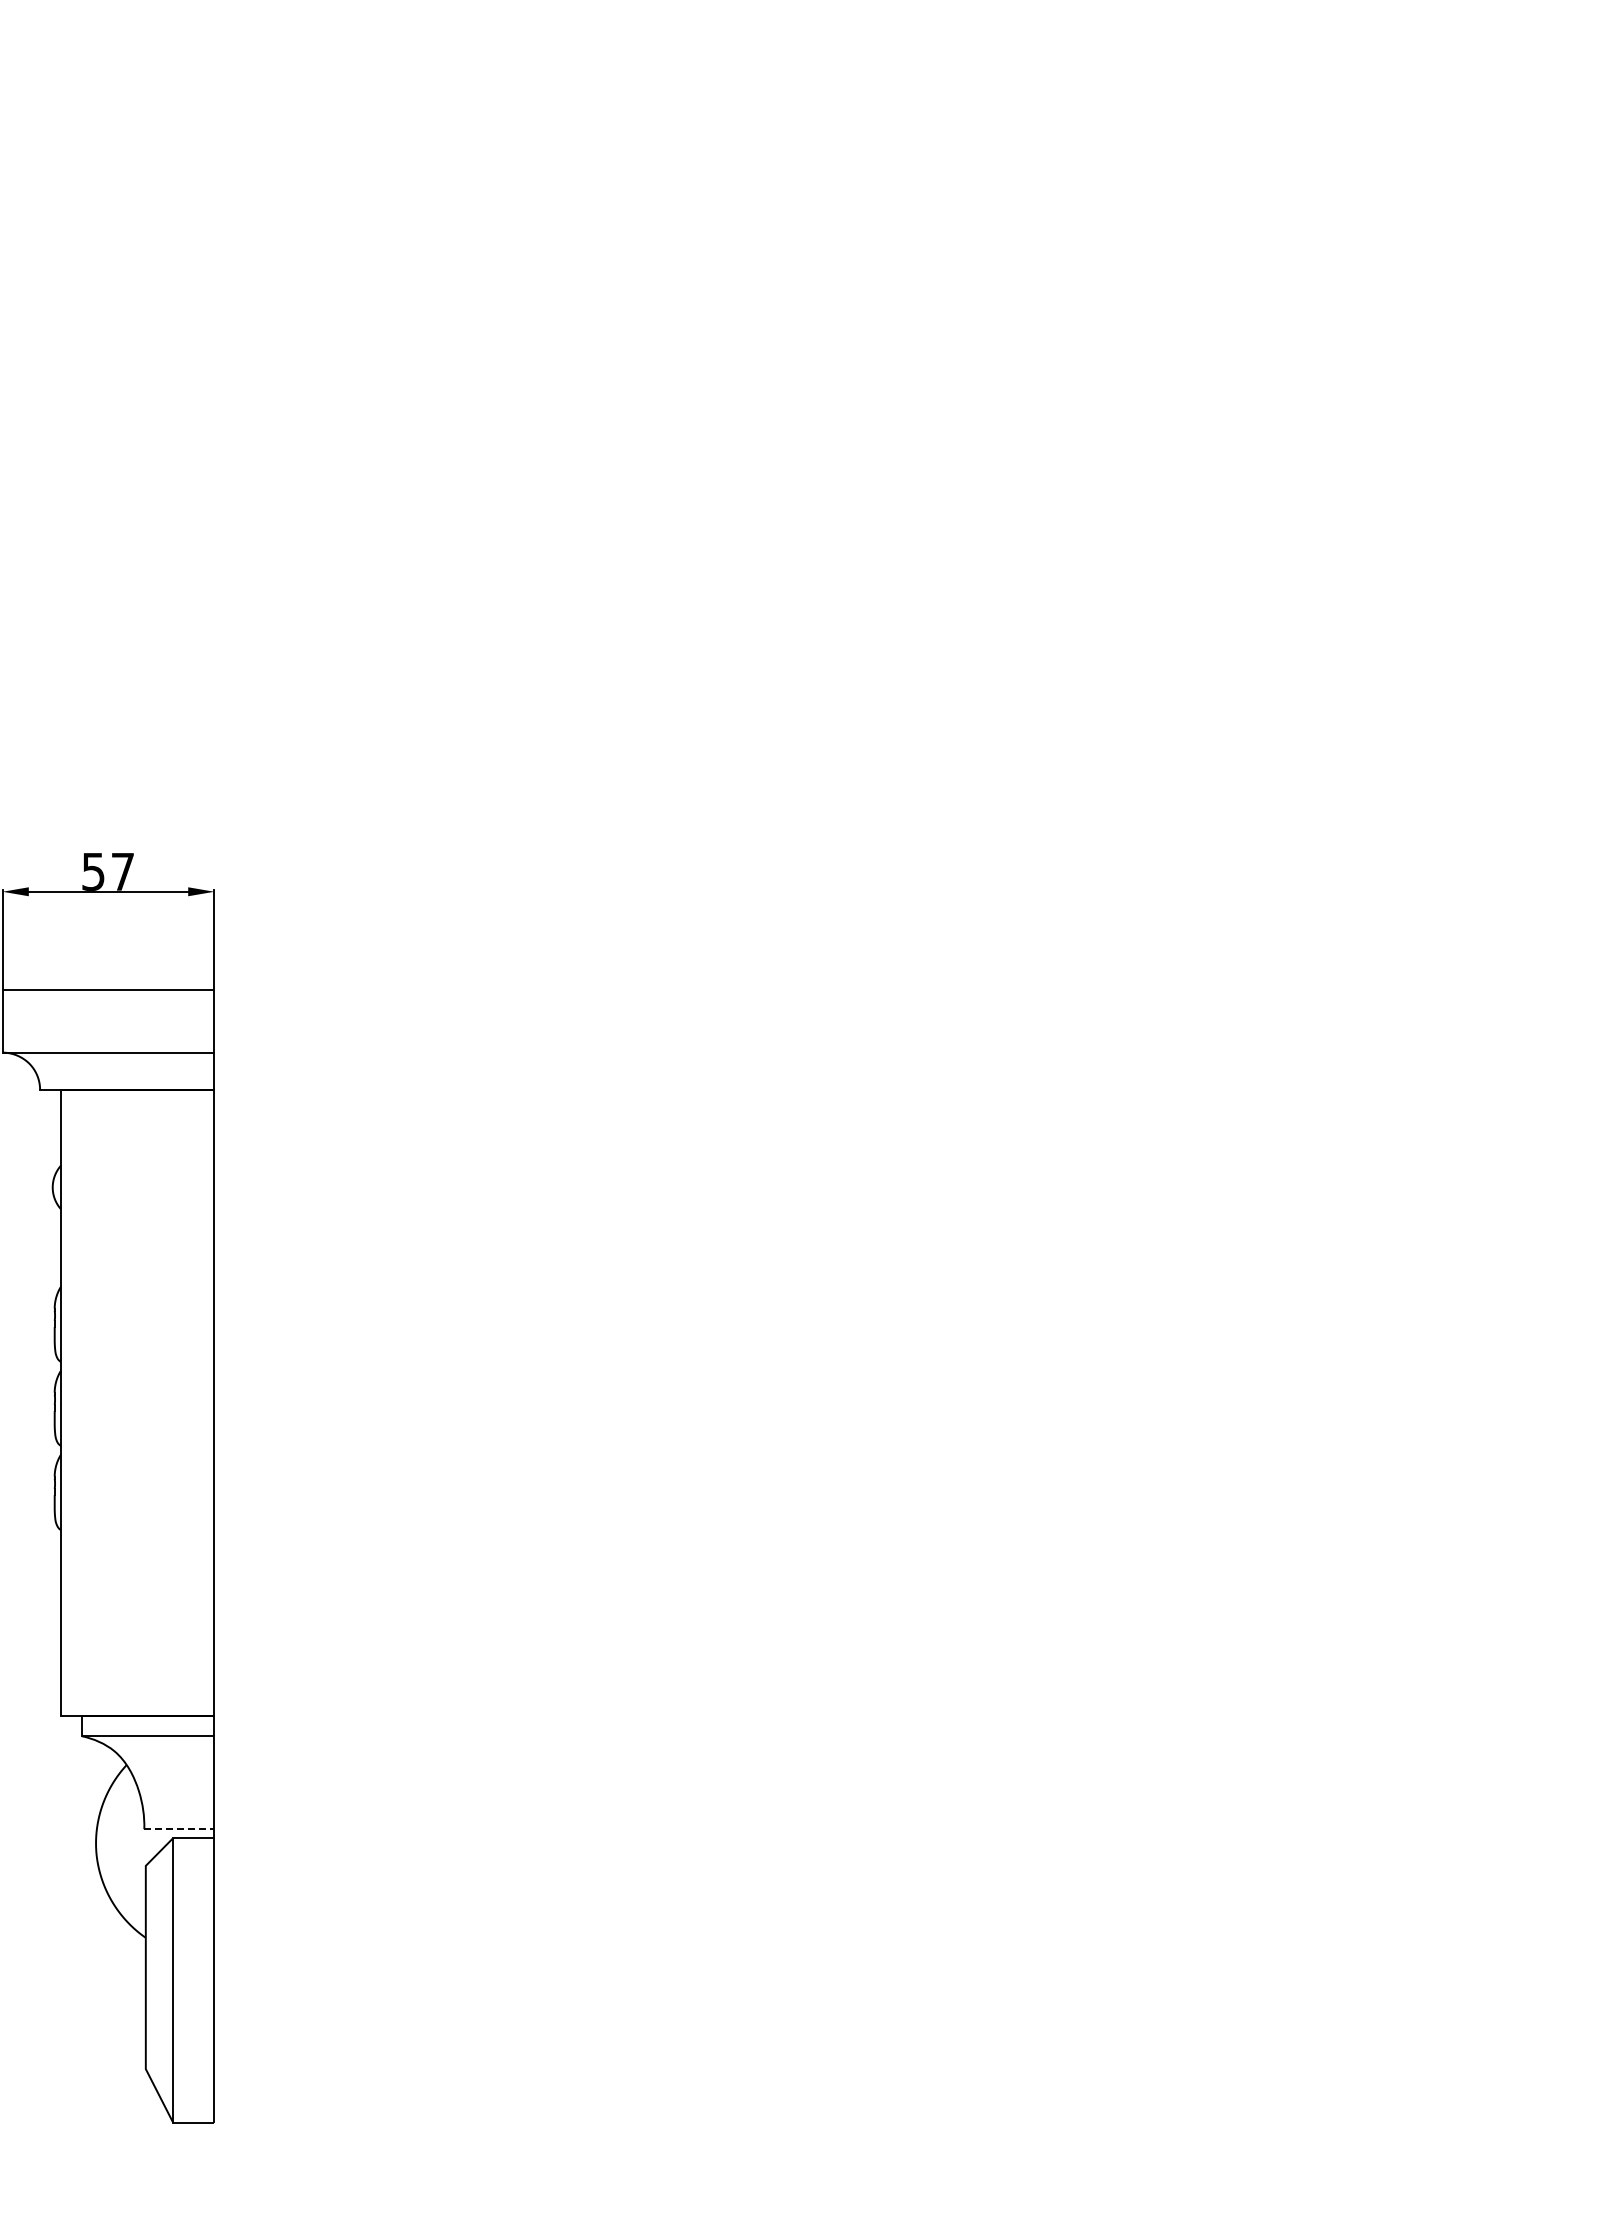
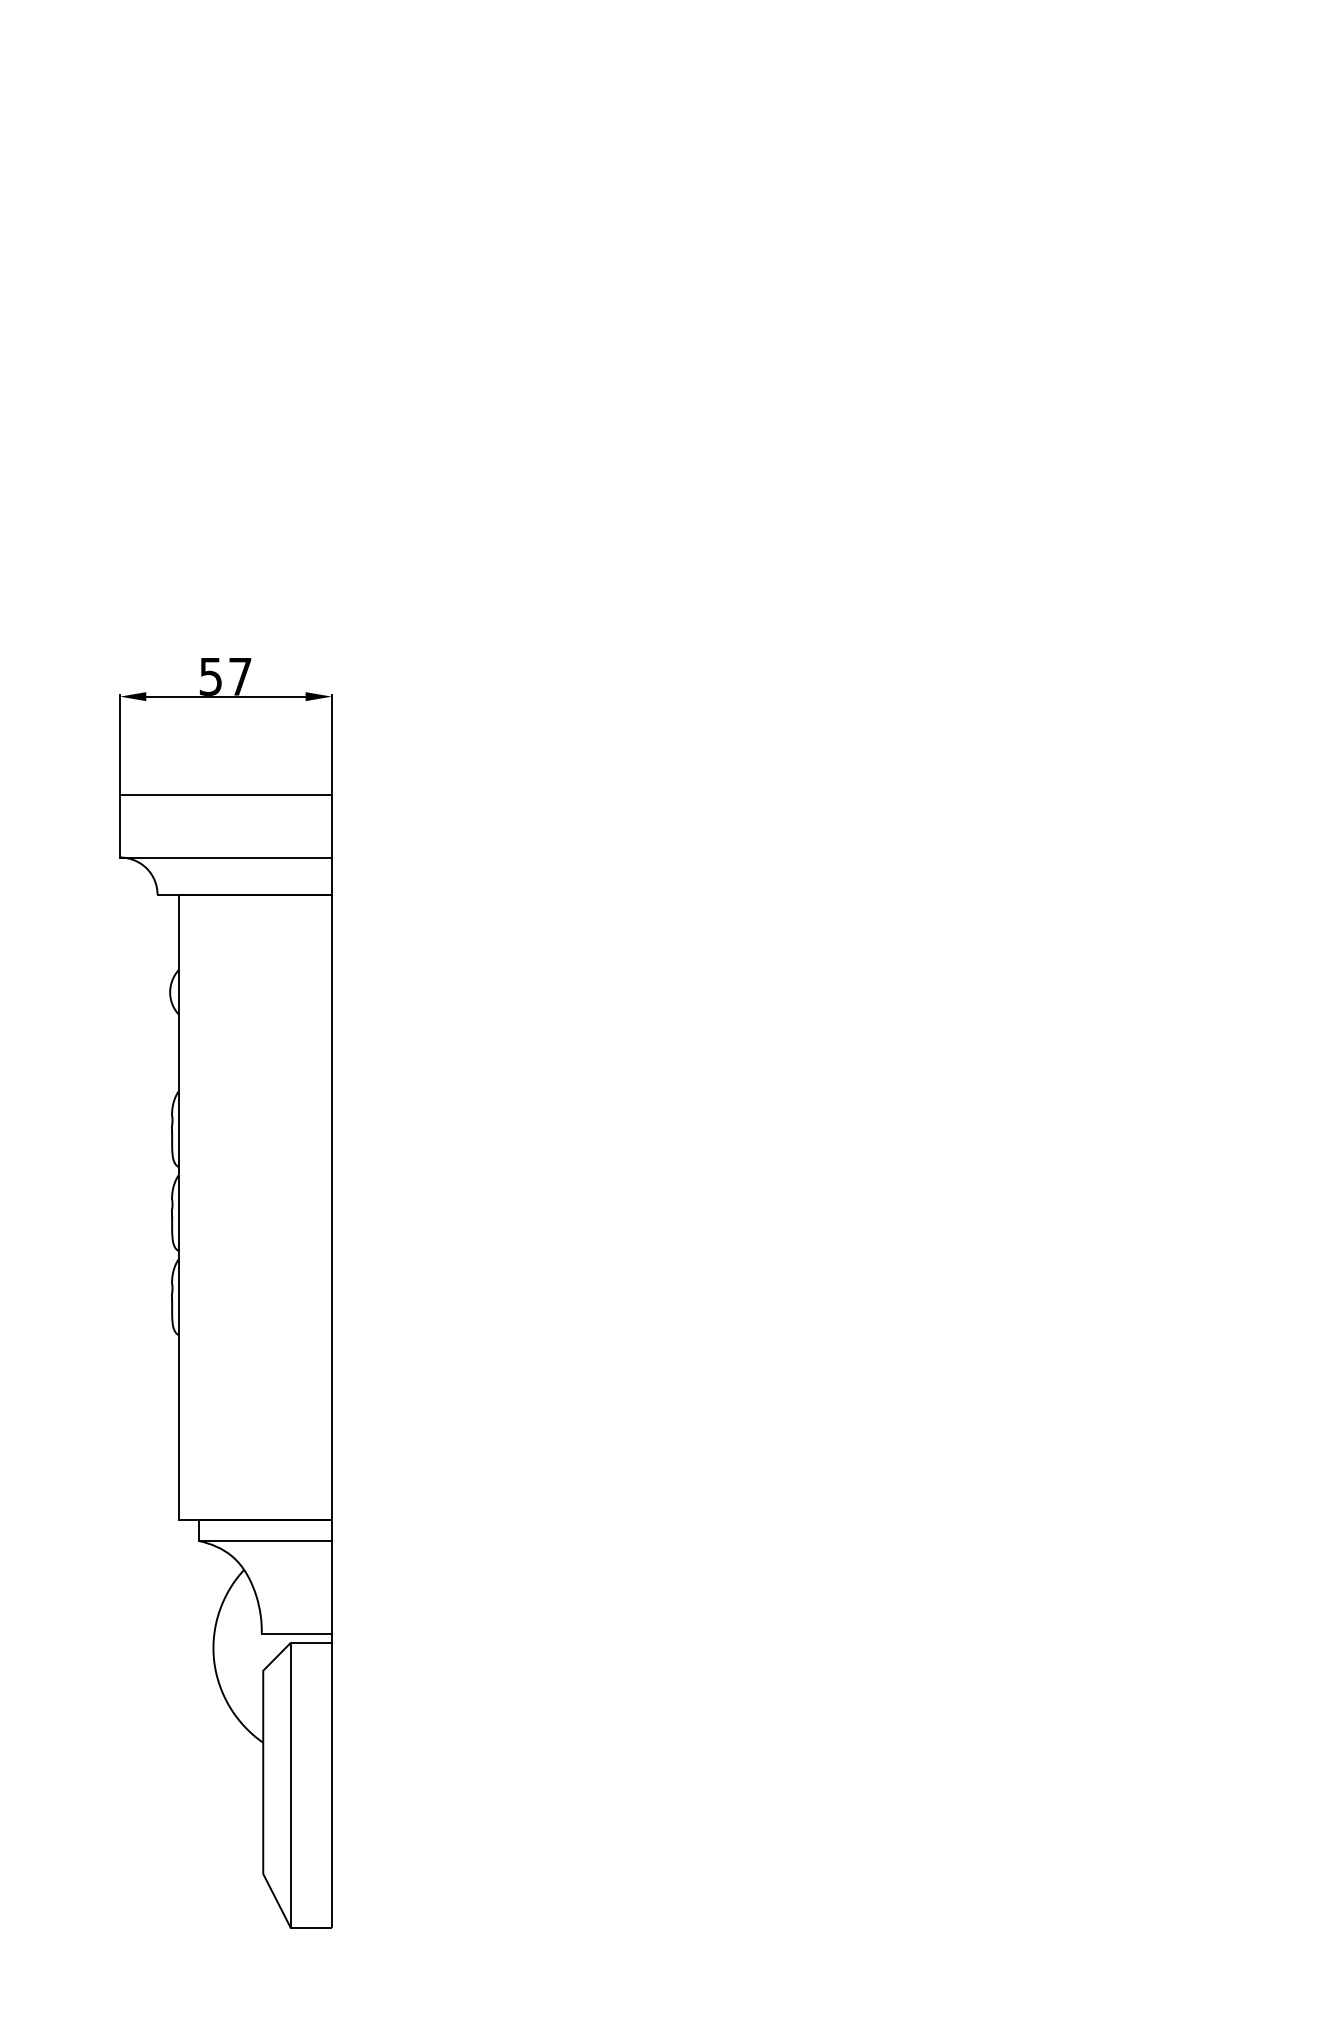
line: (179, 1829) -> (296, 1634), dashed -> solid

